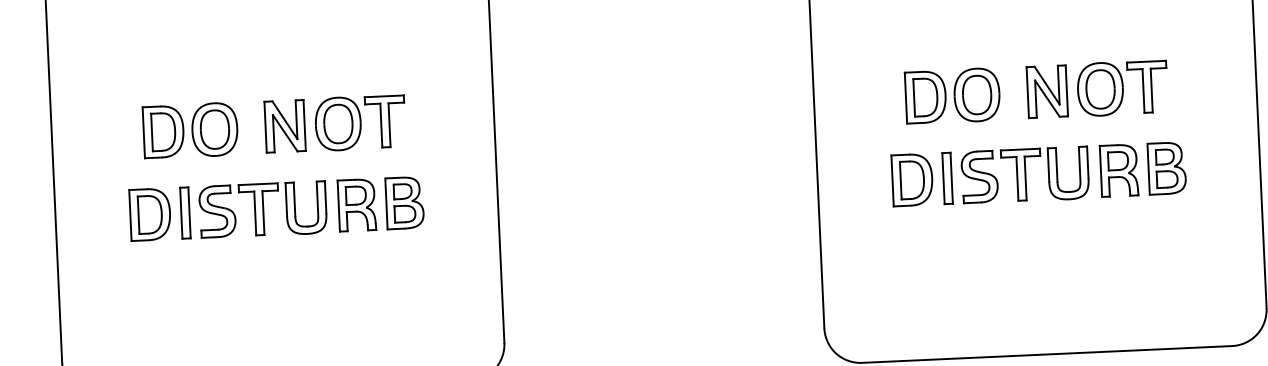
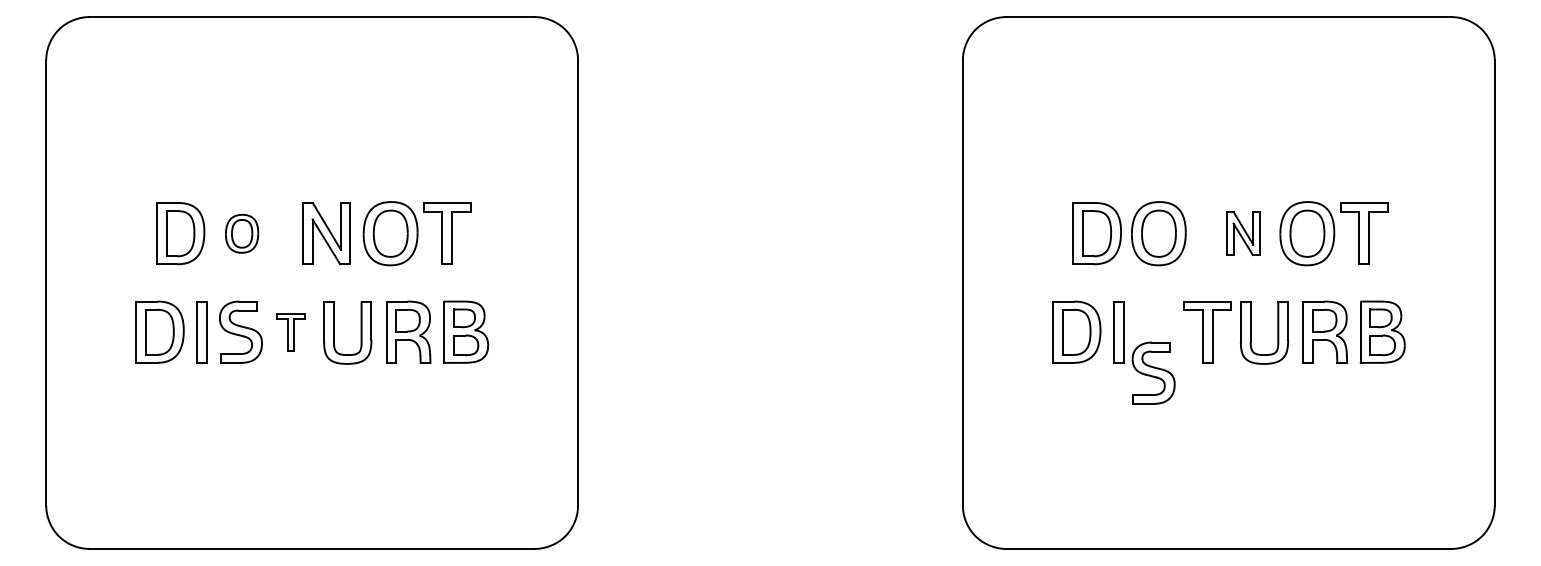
part: (1047, 91) -> (1243, 233), size x0.7
part: (214, 129) -> (241, 233), size x0.6
part: (979, 176) -> (1153, 372), moved
part: (259, 209) -> (291, 332), size x0.6

